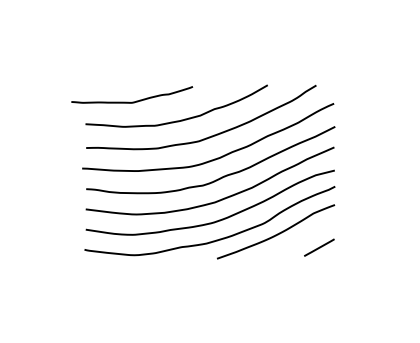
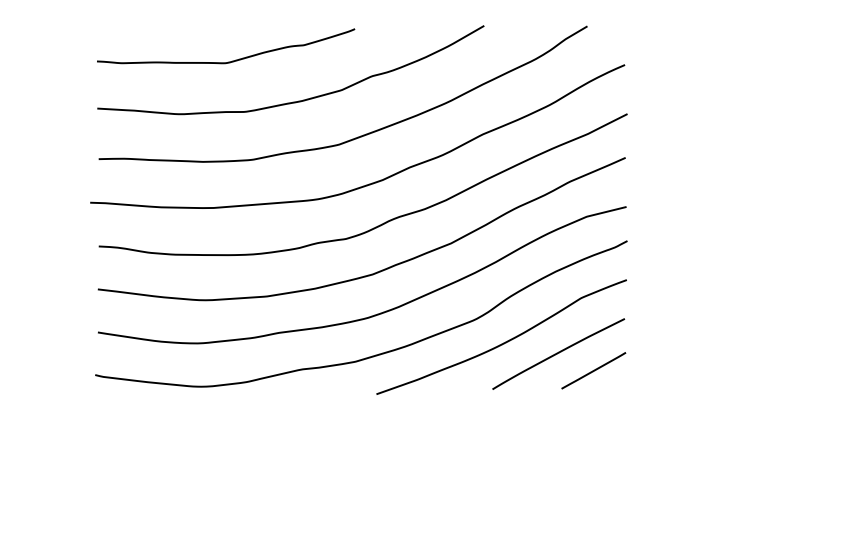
curve: (132, 101) -> (226, 60), moved
line: (302, 239) -> (557, 353), added

